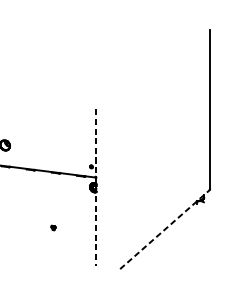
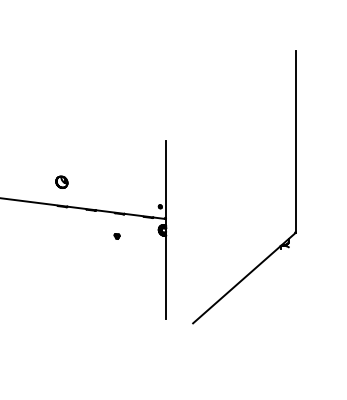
line: (96, 187) -> (166, 230), dashed -> solid
part: (52, 228) -> (116, 236), moved
line: (165, 229) -> (244, 278), dashed -> solid

